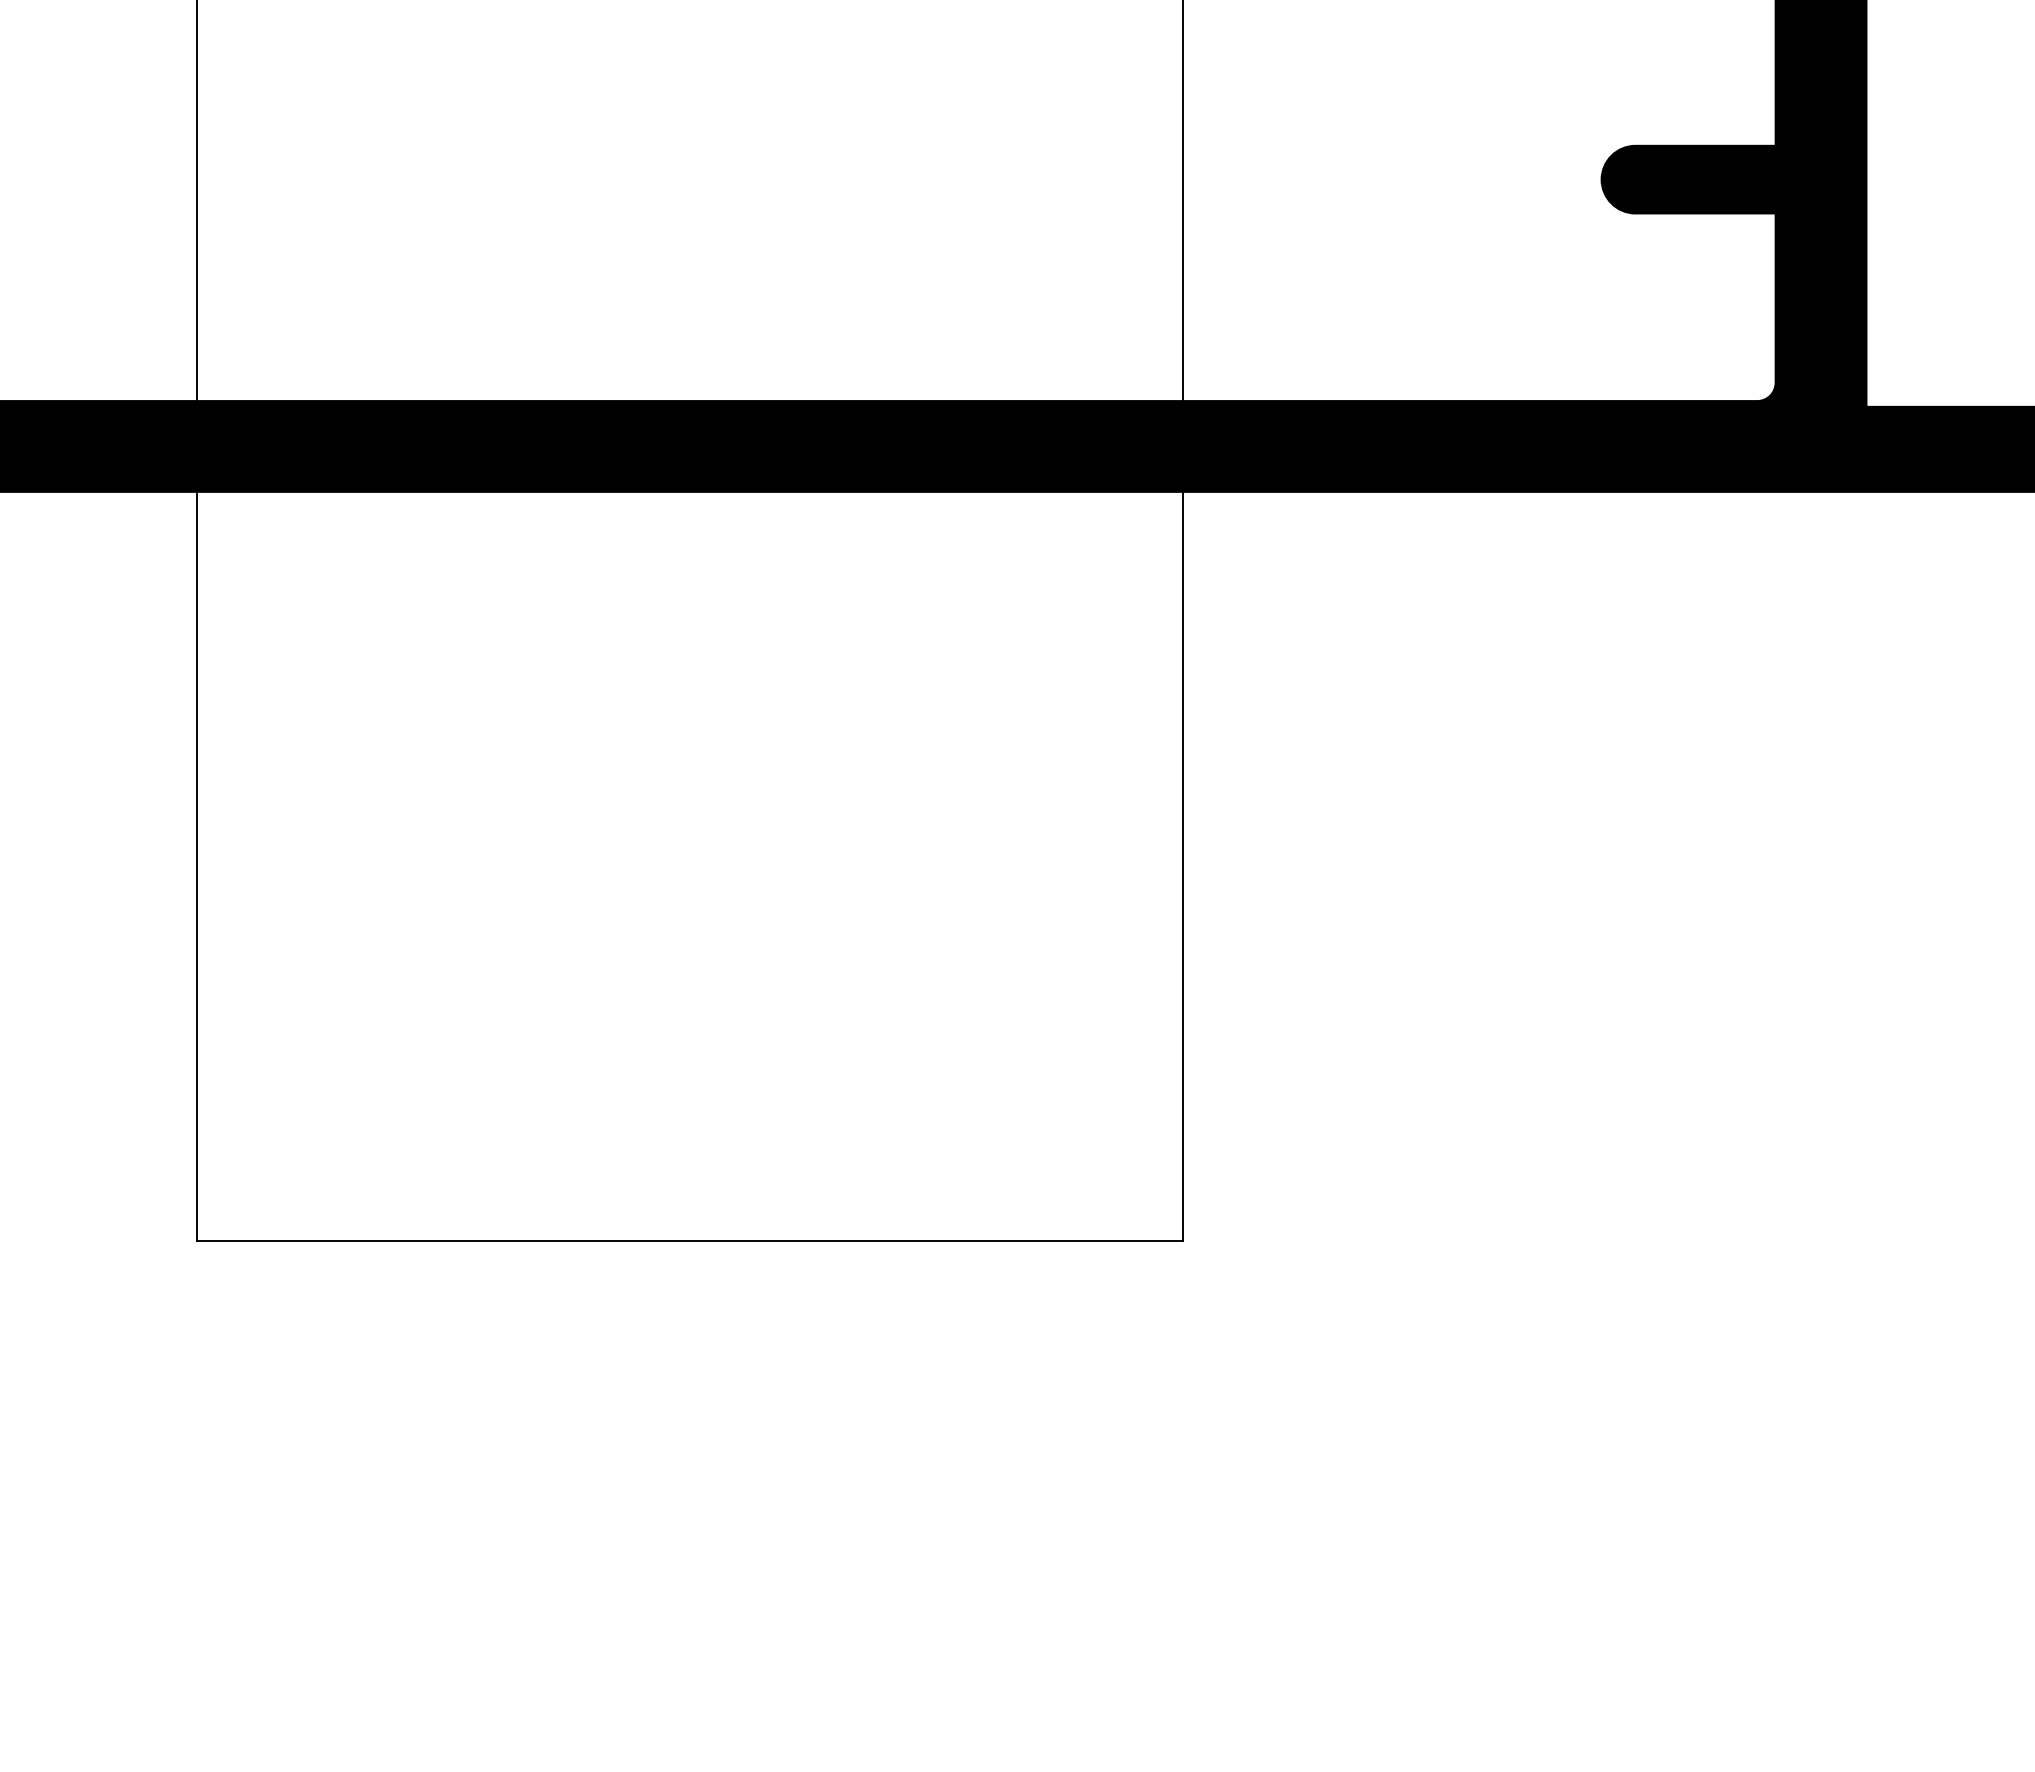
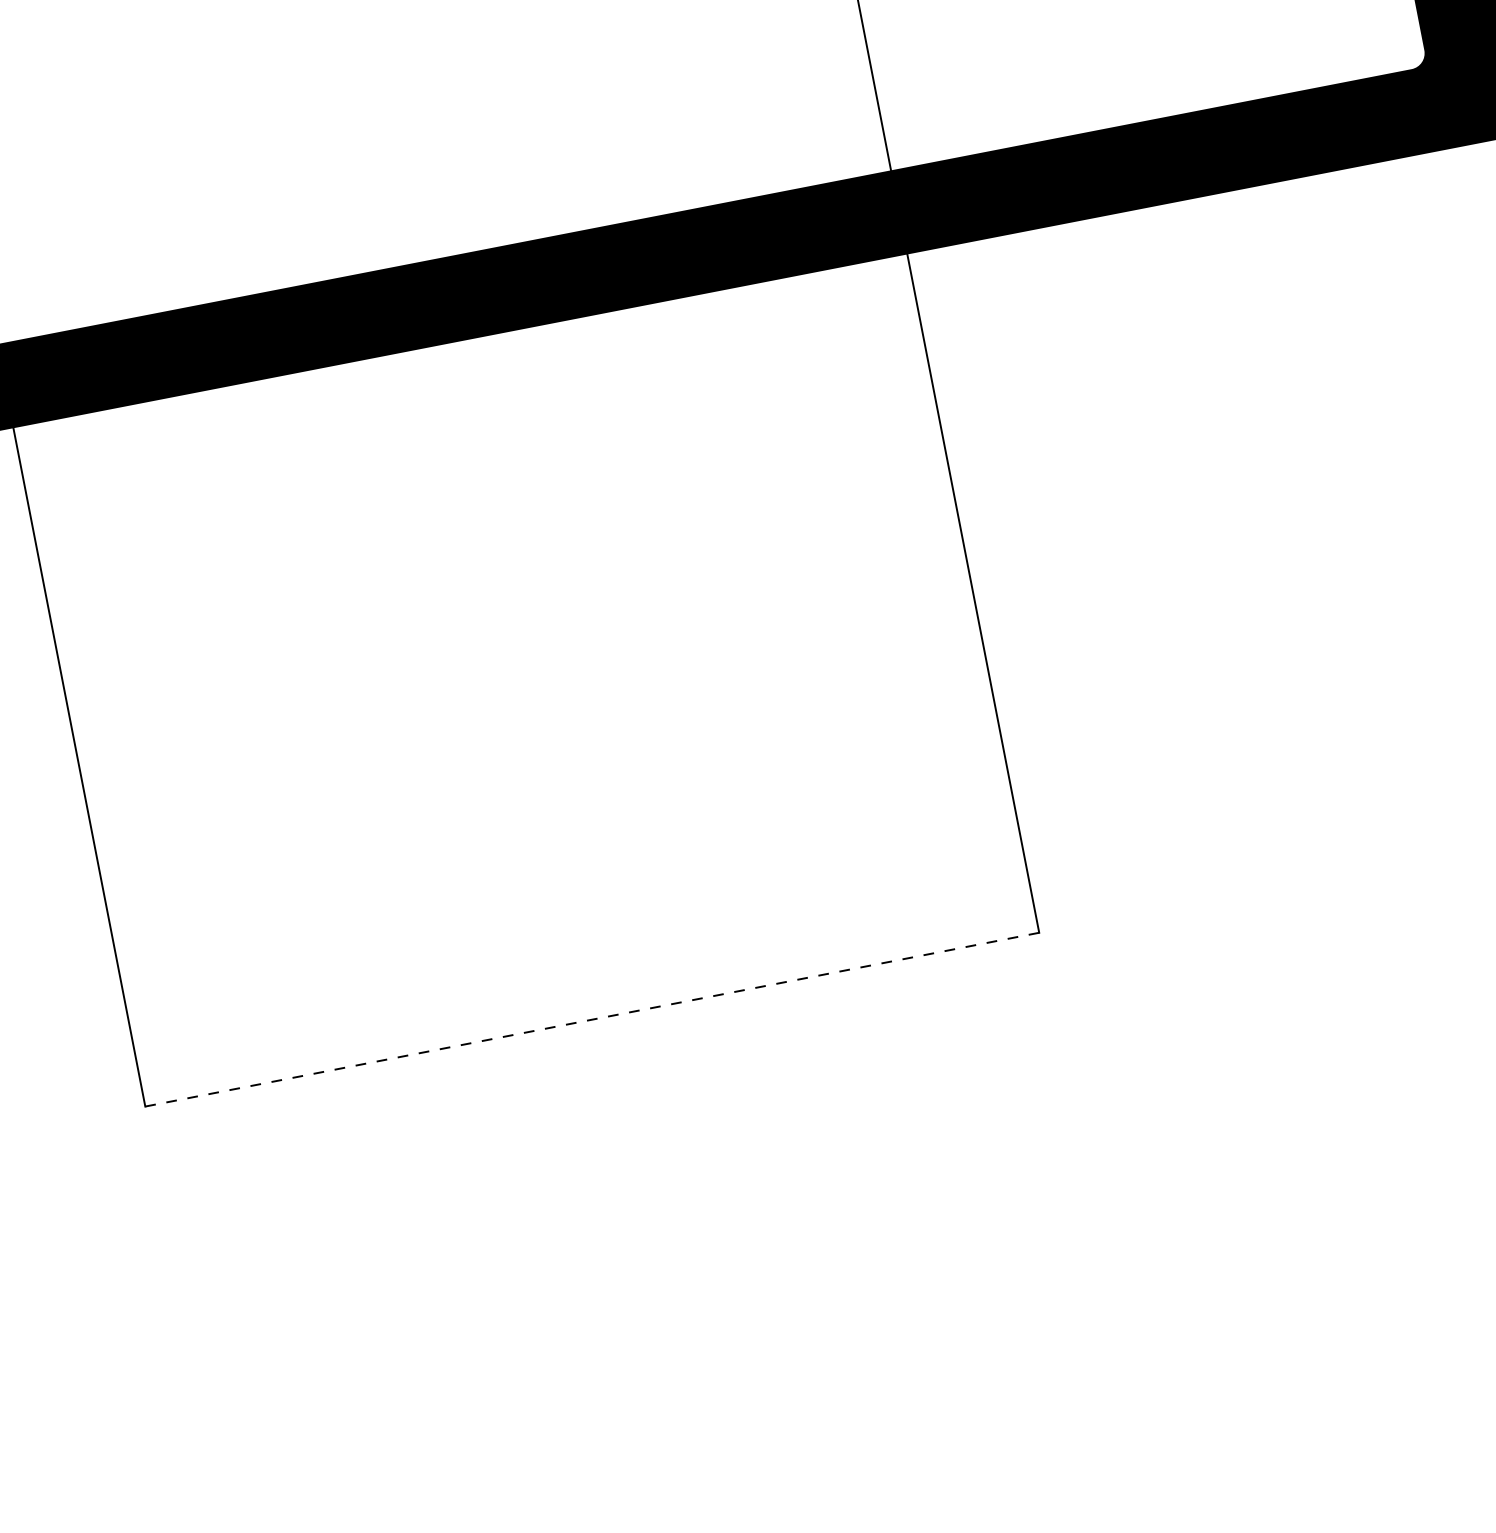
line: (690, 1241) -> (592, 1019), solid -> dashed

